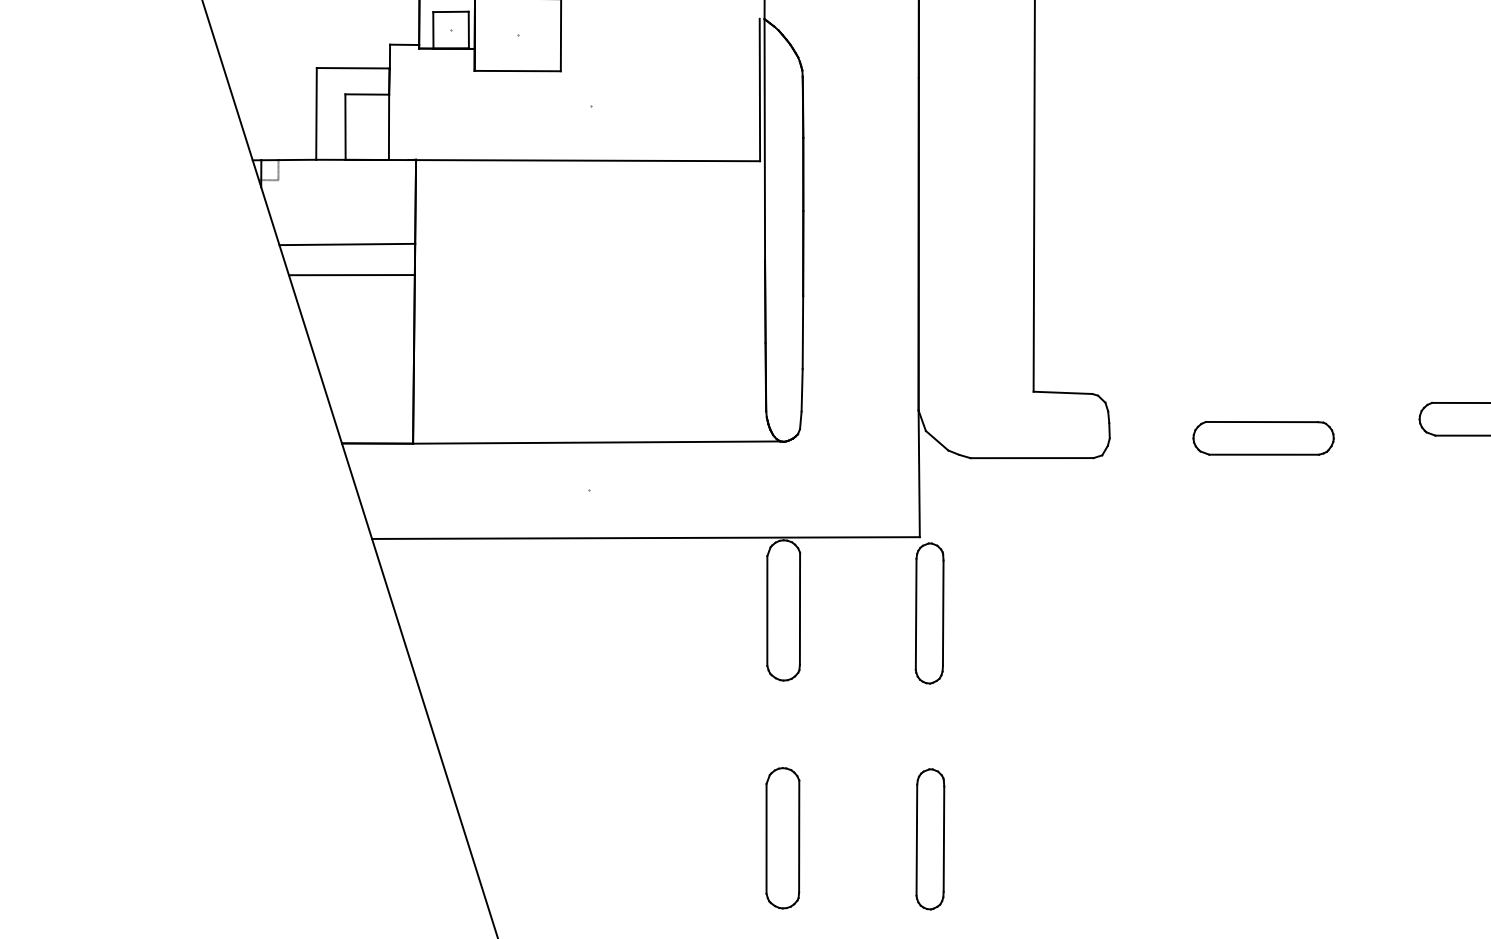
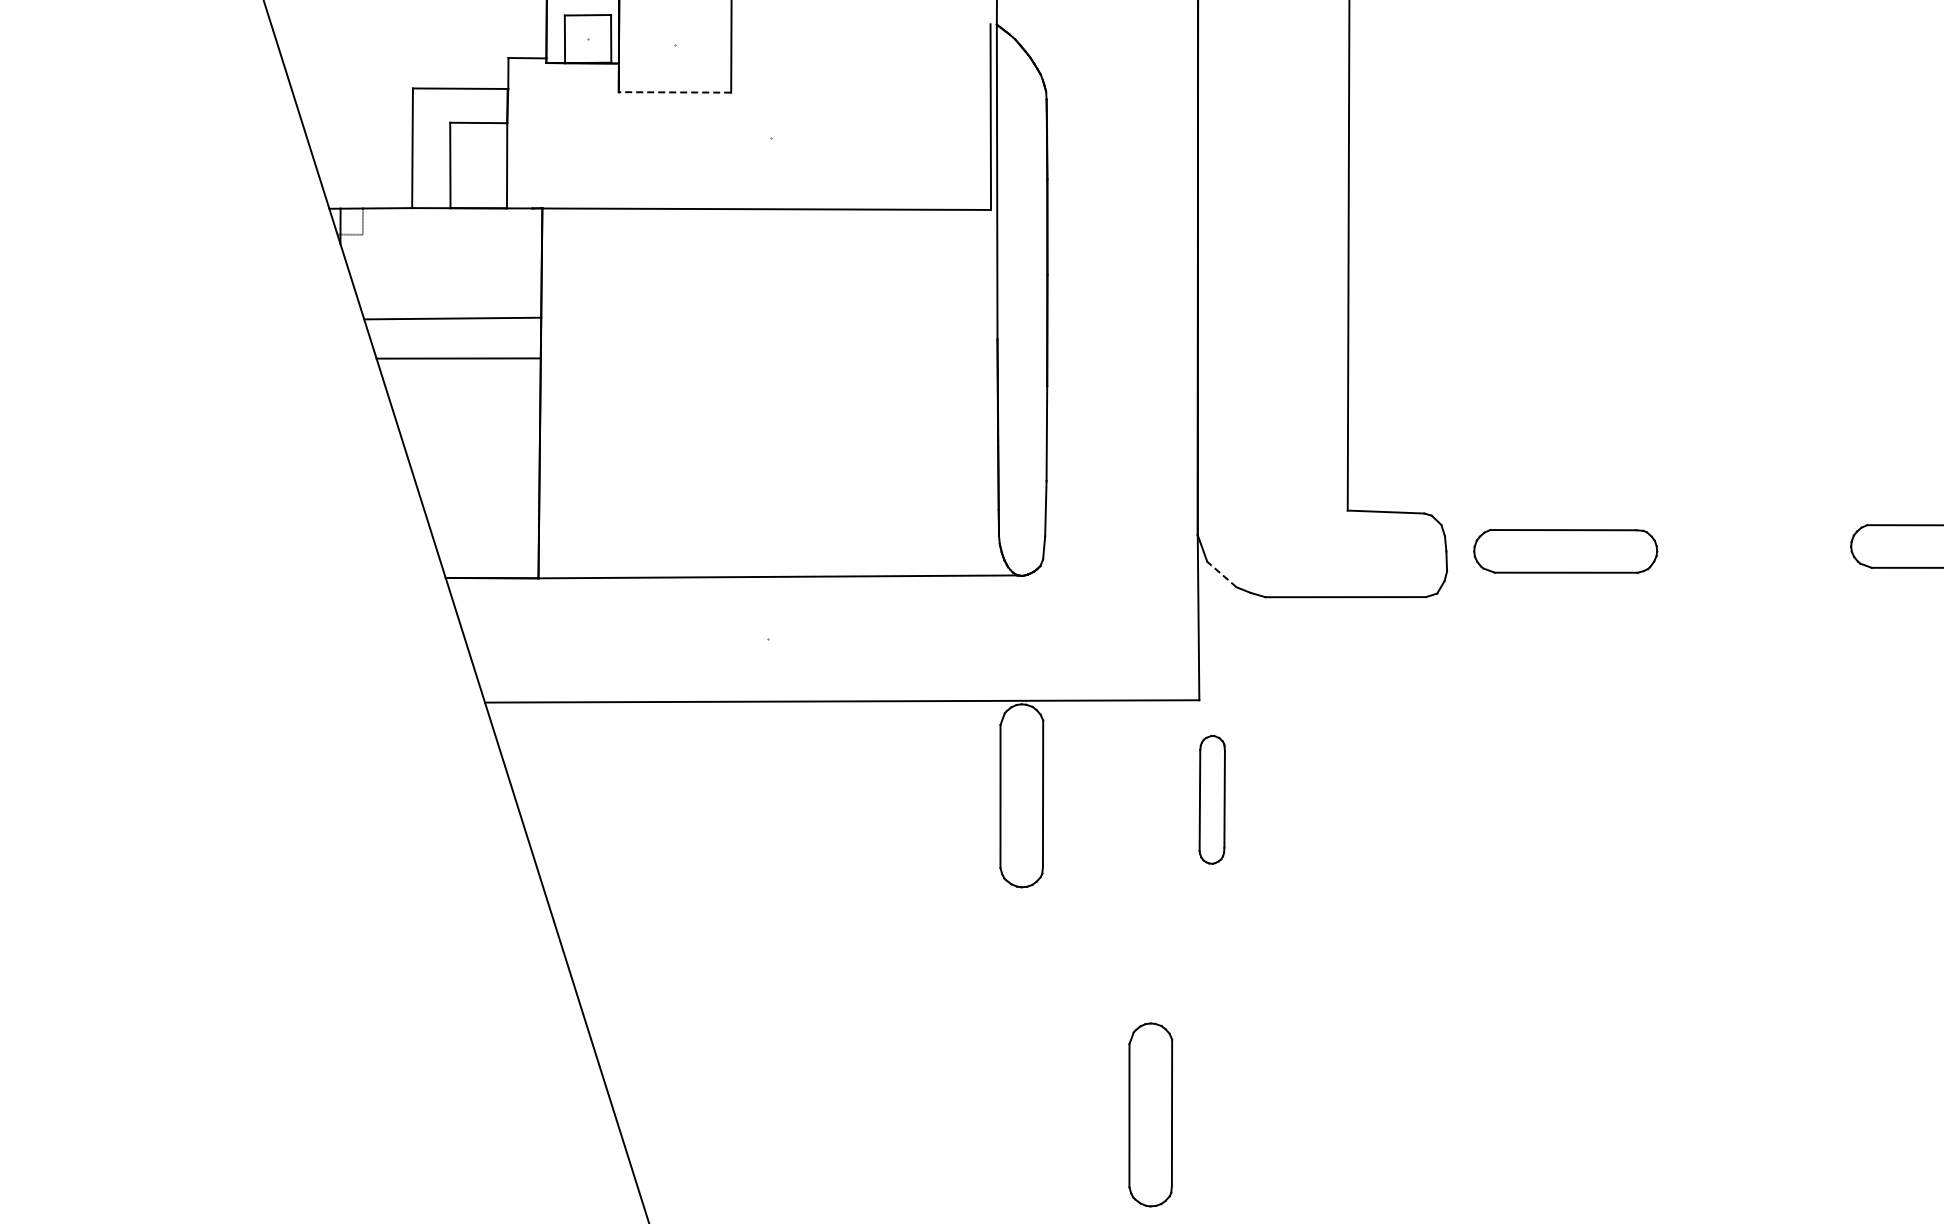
line: (517, 71) -> (674, 92), solid -> dashed
part: (1263, 438) -> (1565, 551), moved
line: (936, 440) -> (1221, 574), solid -> dashed
part: (929, 613) -> (1212, 799), size x0.7
part: (782, 837) -> (1150, 1114), moved
part: (930, 839) -> (1213, 1094), removed

